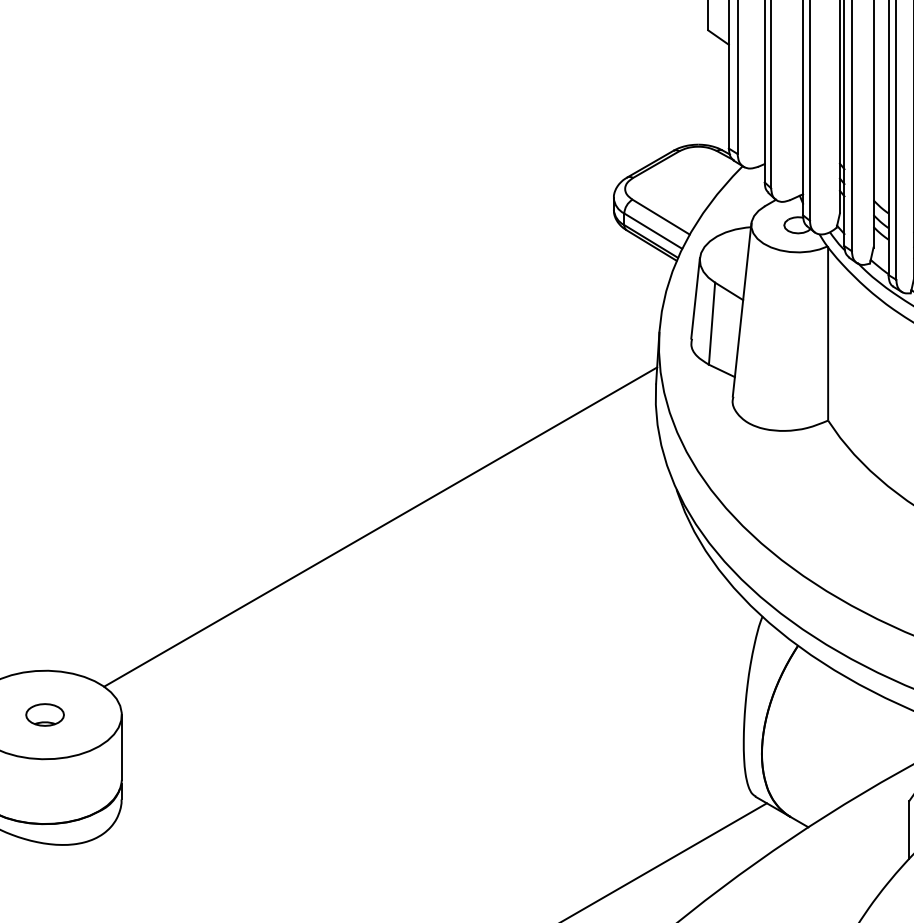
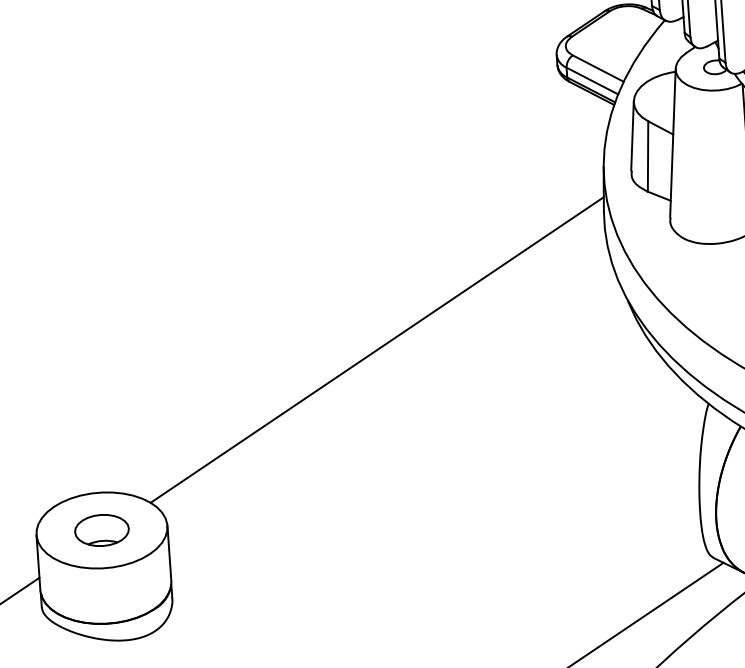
part: (44, 714) -> (101, 530), size x1.67

